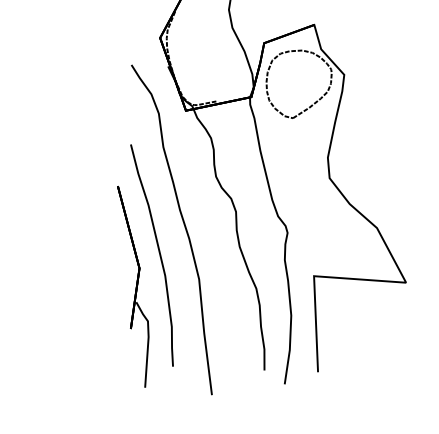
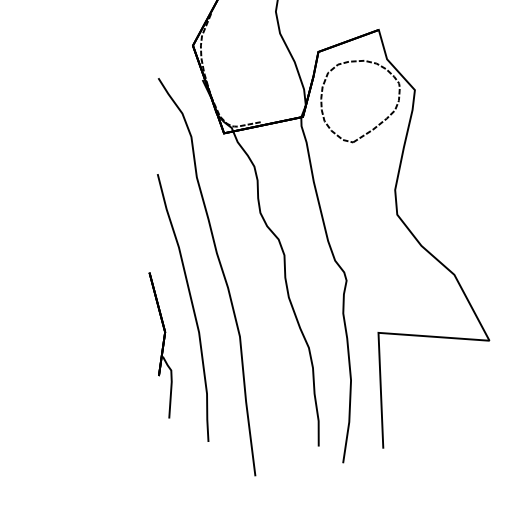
part: (133, 286) -> (160, 345), size x0.6

